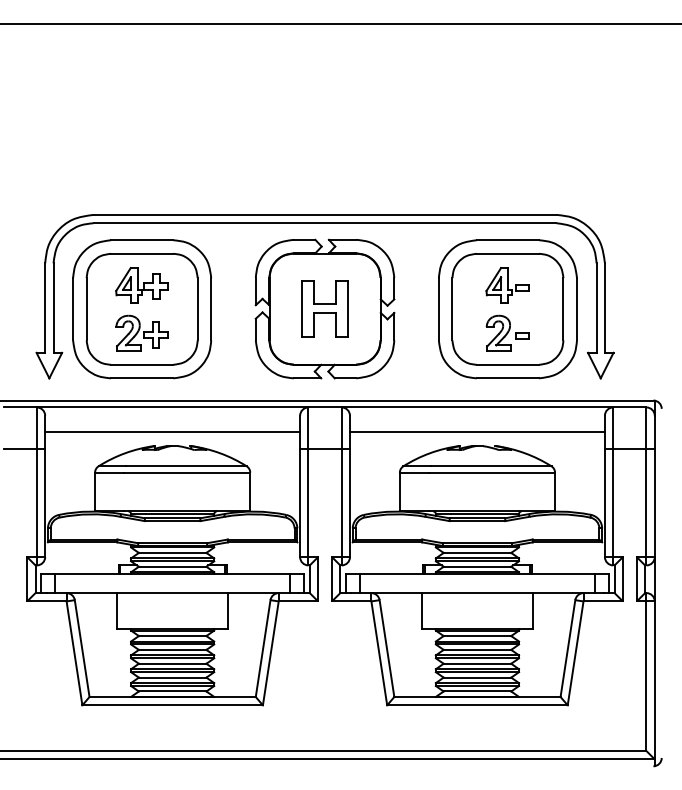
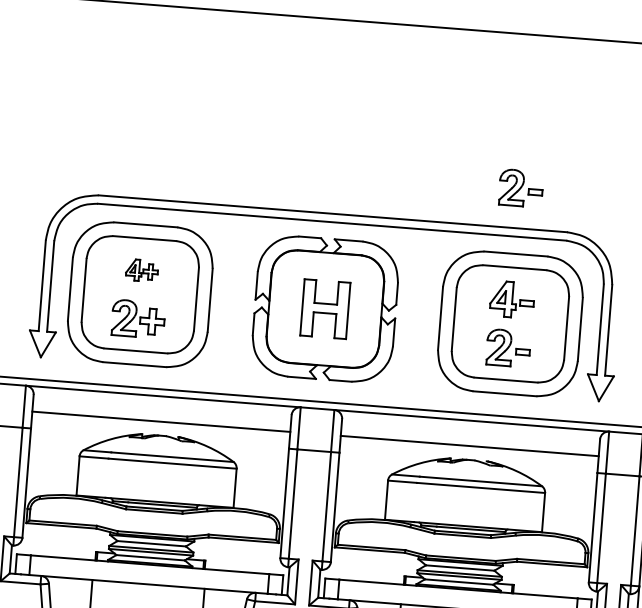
part: (507, 174) -> (520, 187), added
part: (141, 285) -> (141, 270), size x0.6

